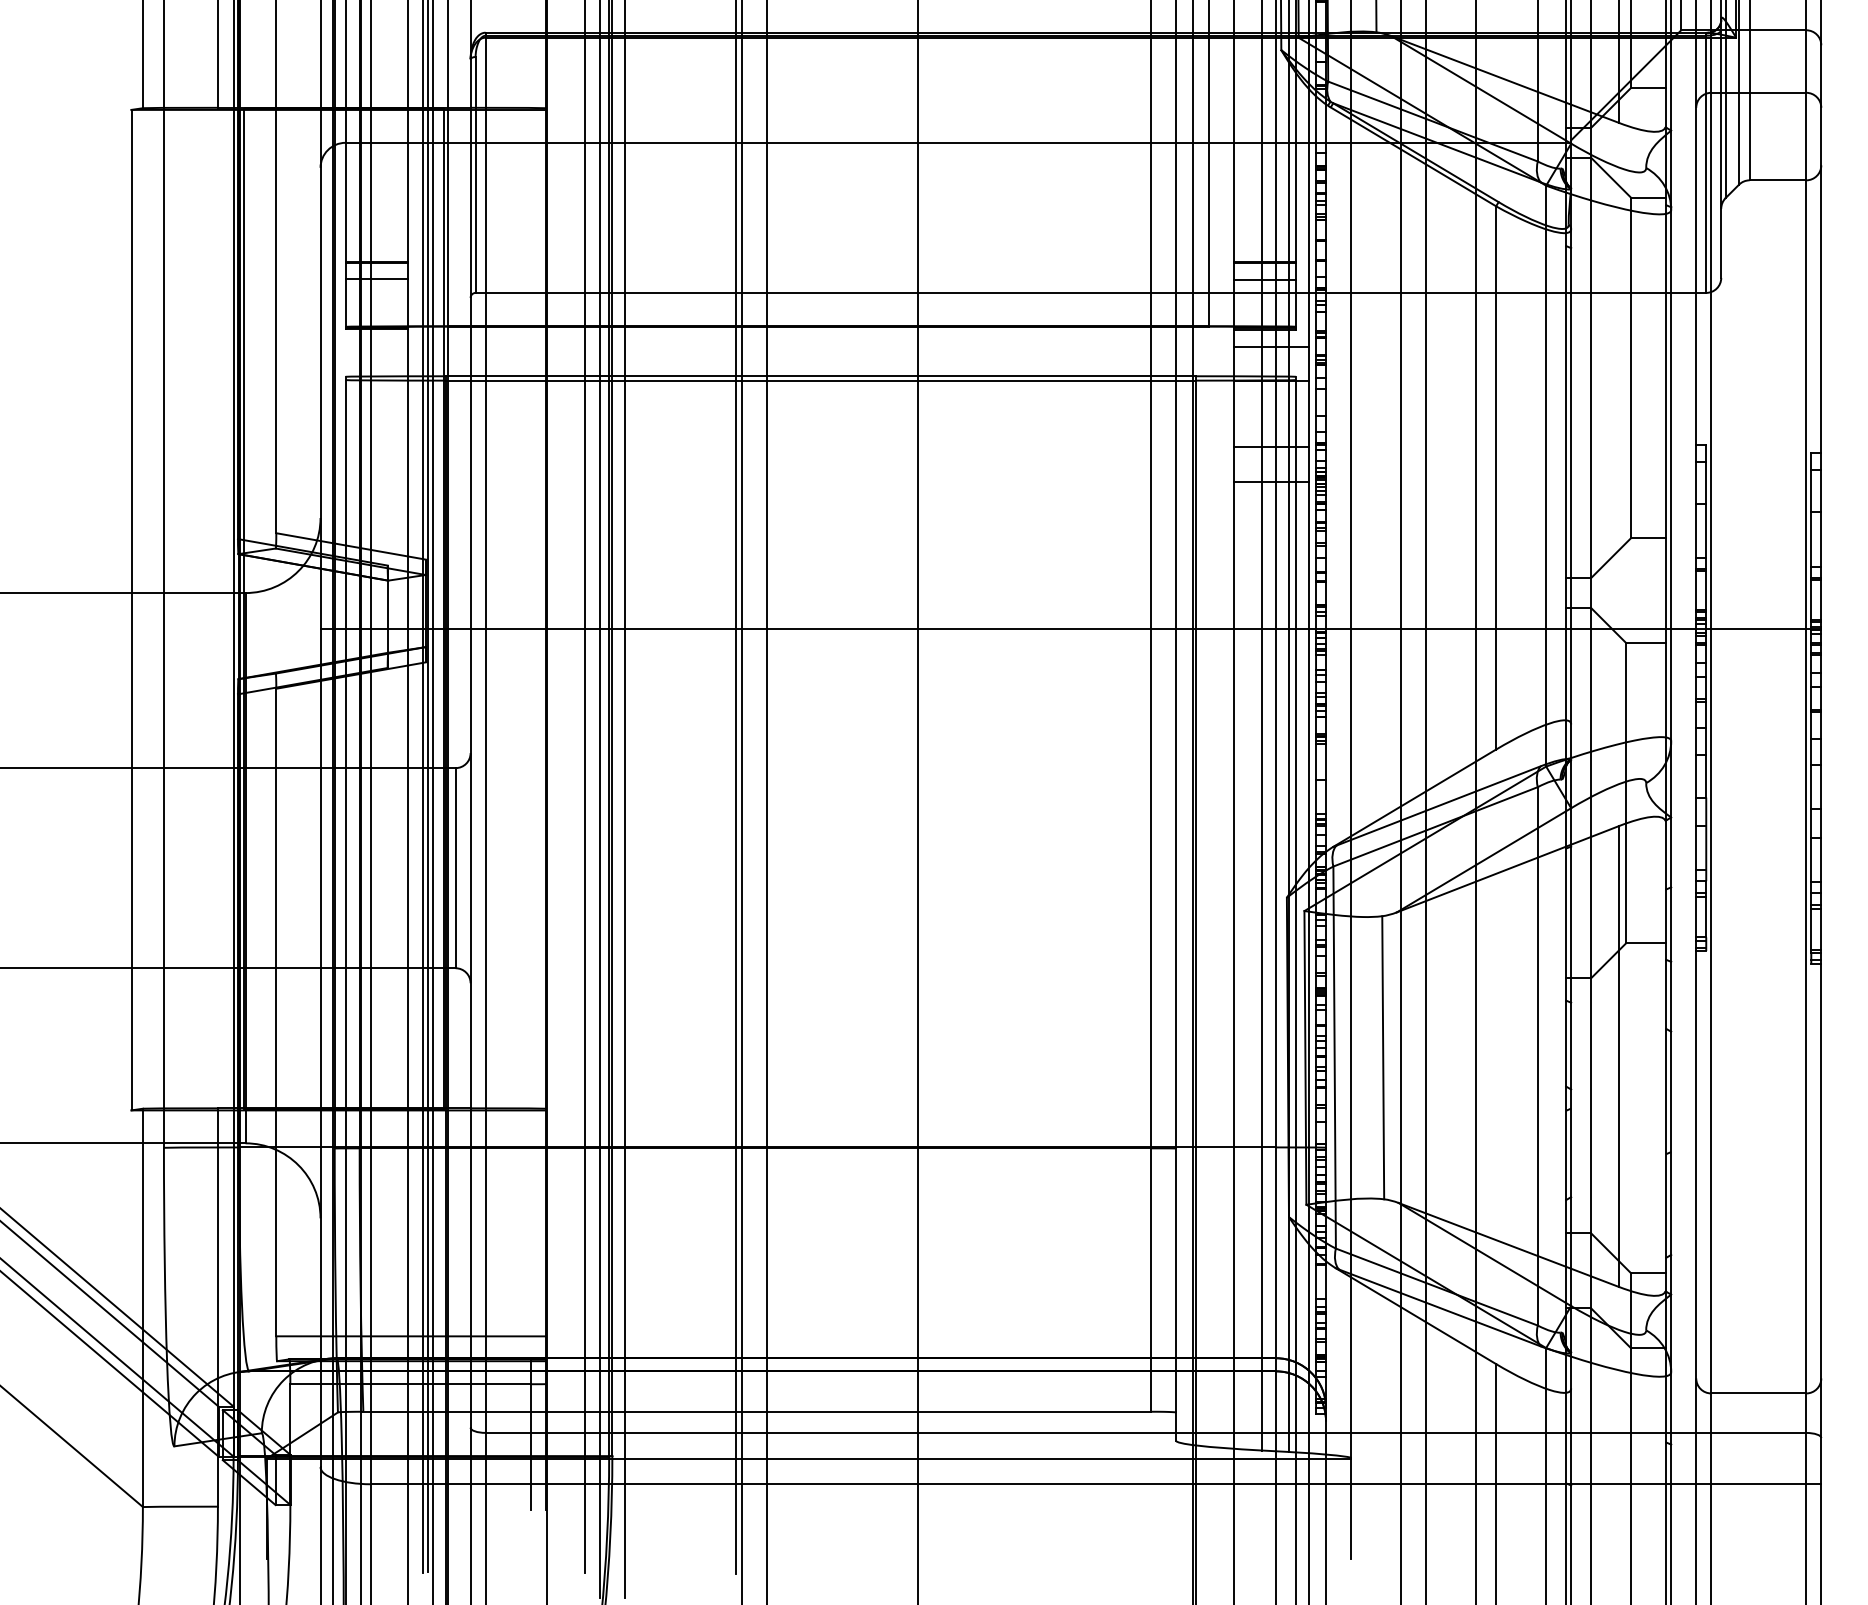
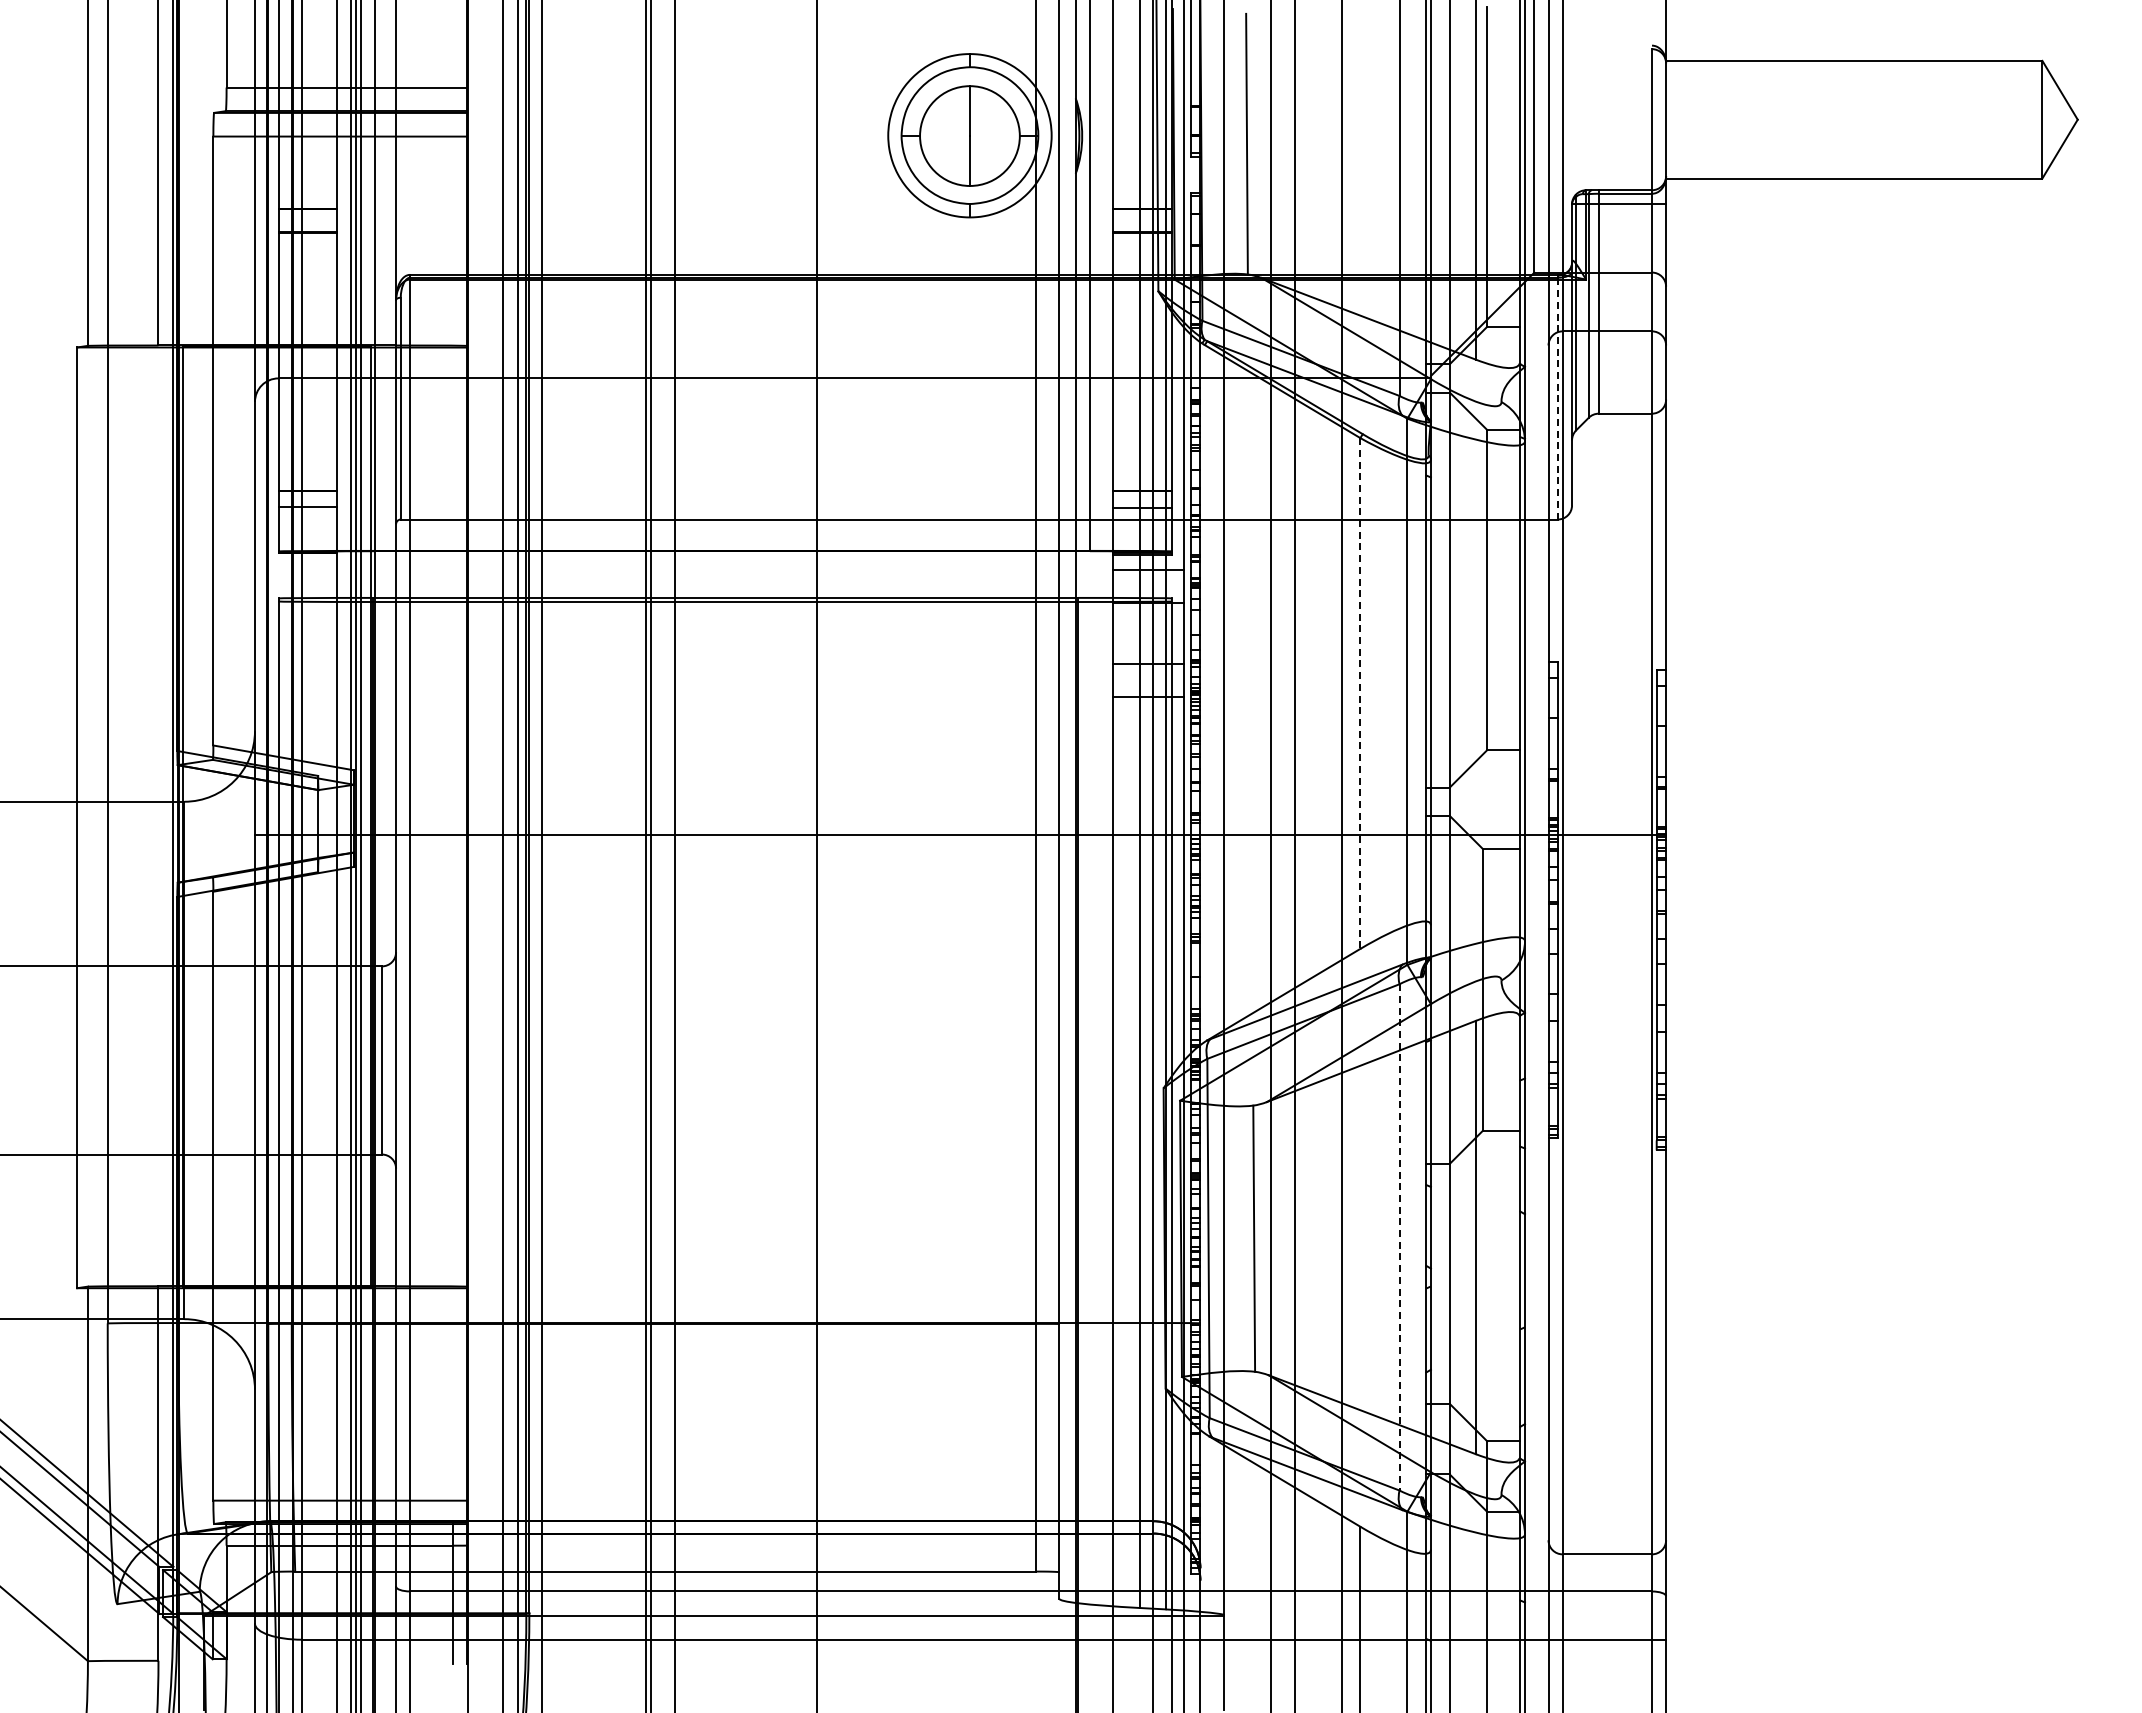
line: (1705, 164) -> (1557, 398), solid -> dashed
line: (1496, 478) -> (1360, 694), solid -> dashed
line: (1537, 1056) -> (1399, 1237), solid -> dashed

